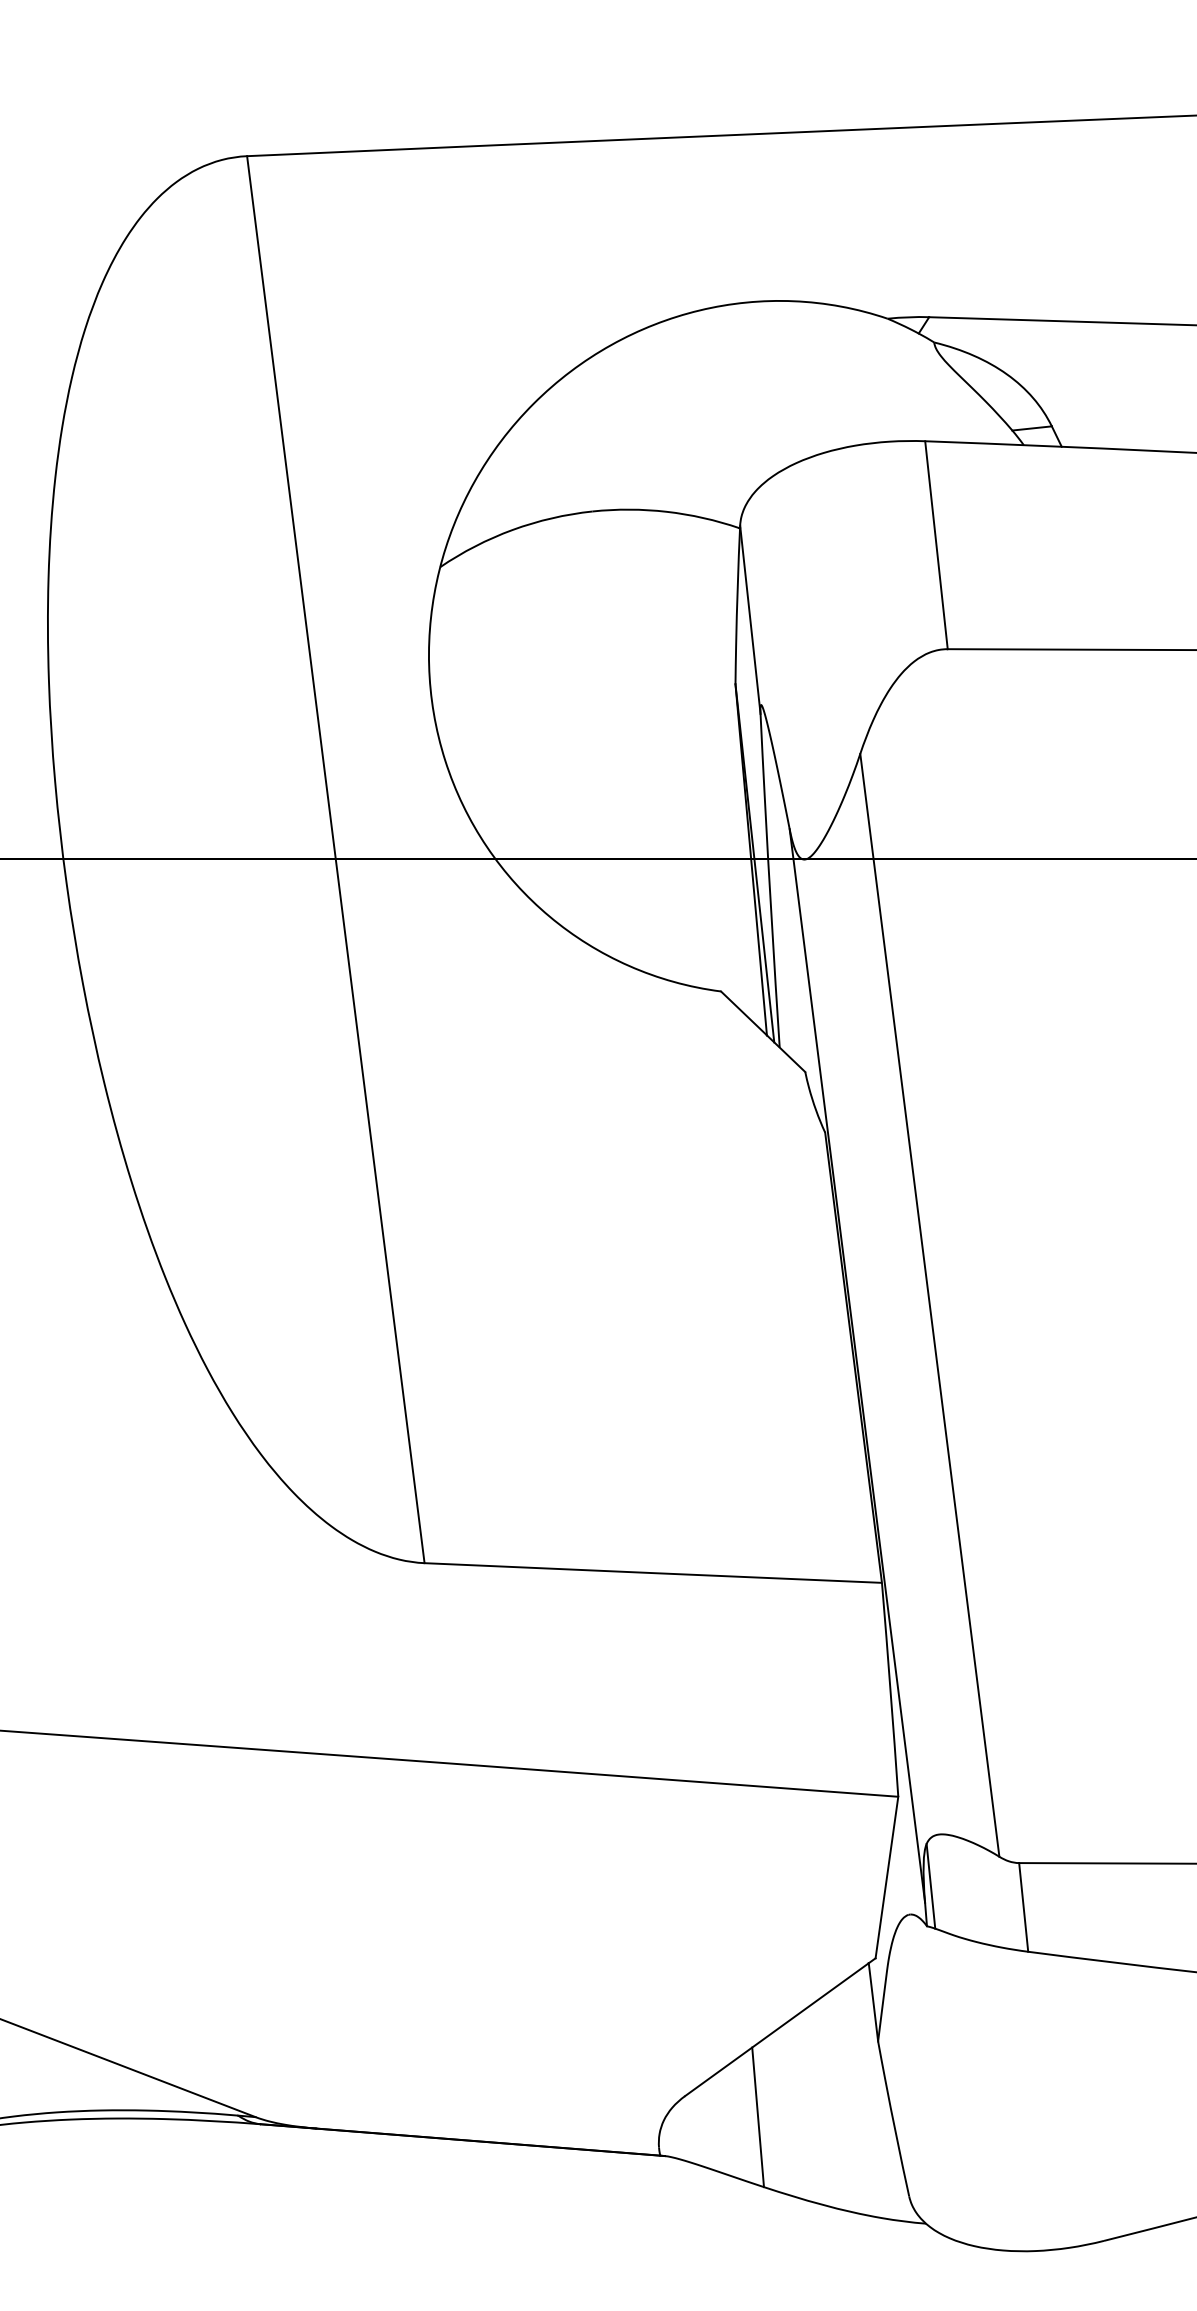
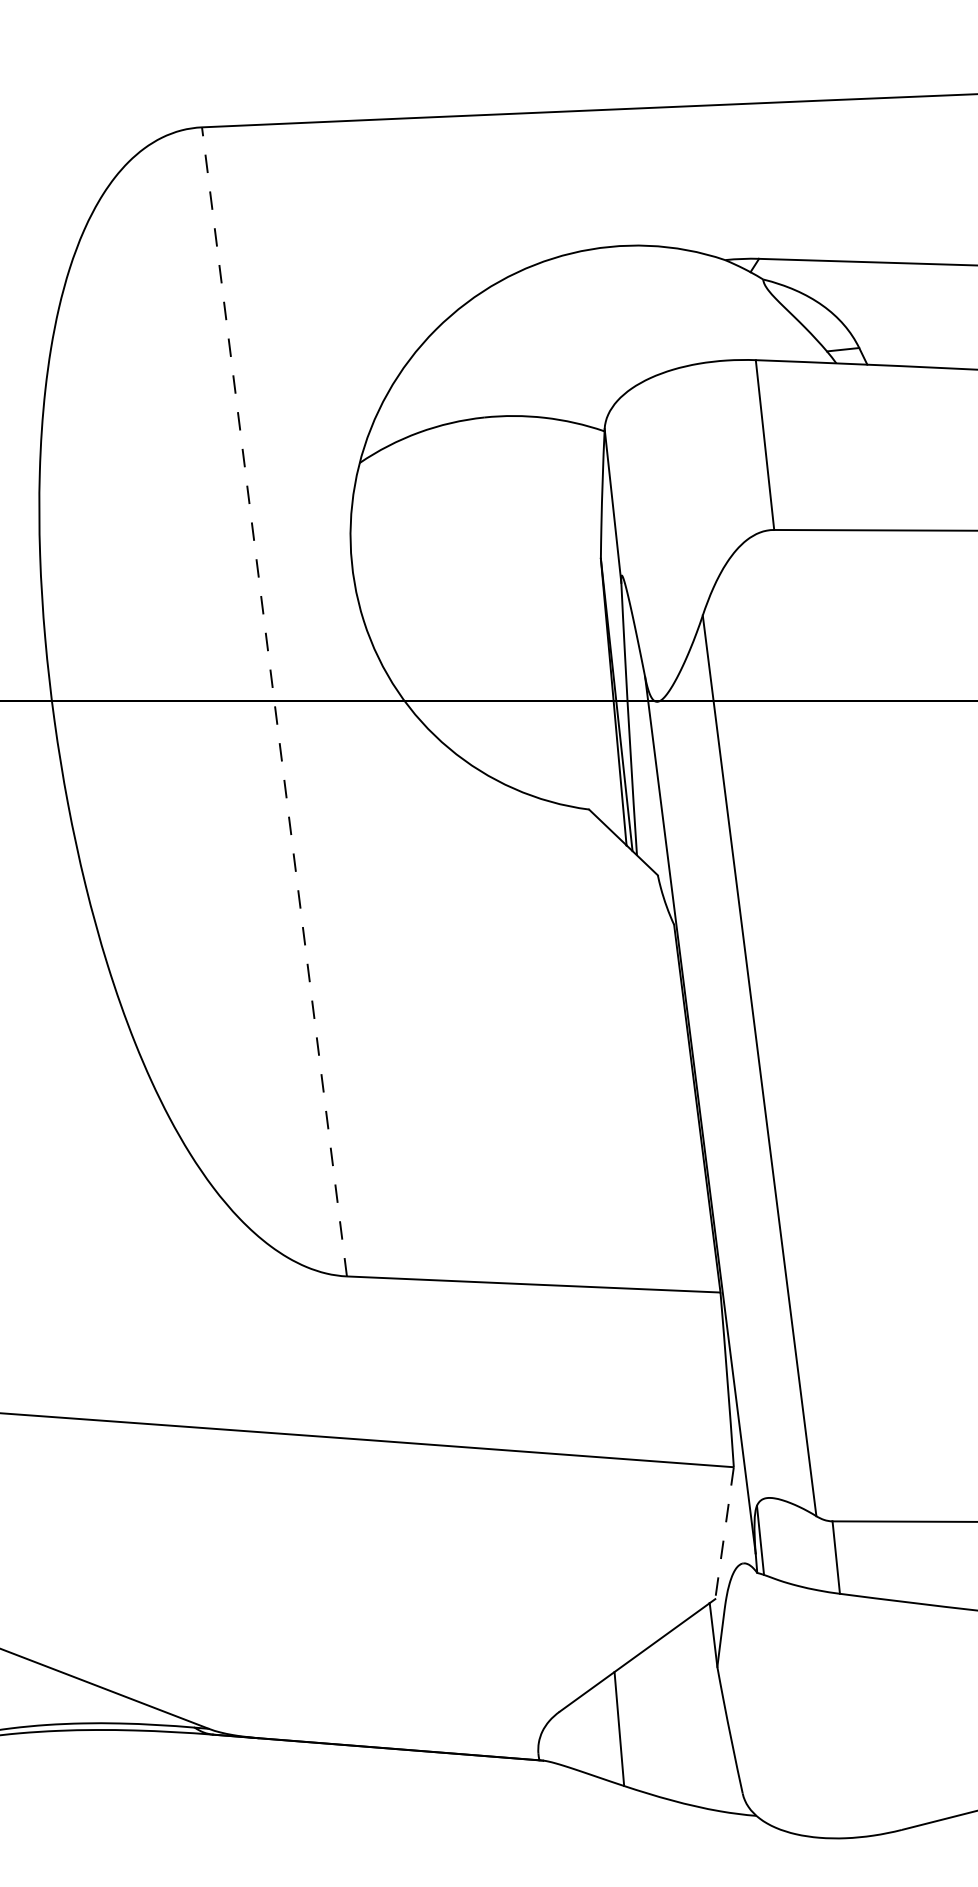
line: (335, 859) -> (274, 701), solid -> dashed
line: (886, 1877) -> (724, 1533), solid -> dashed

